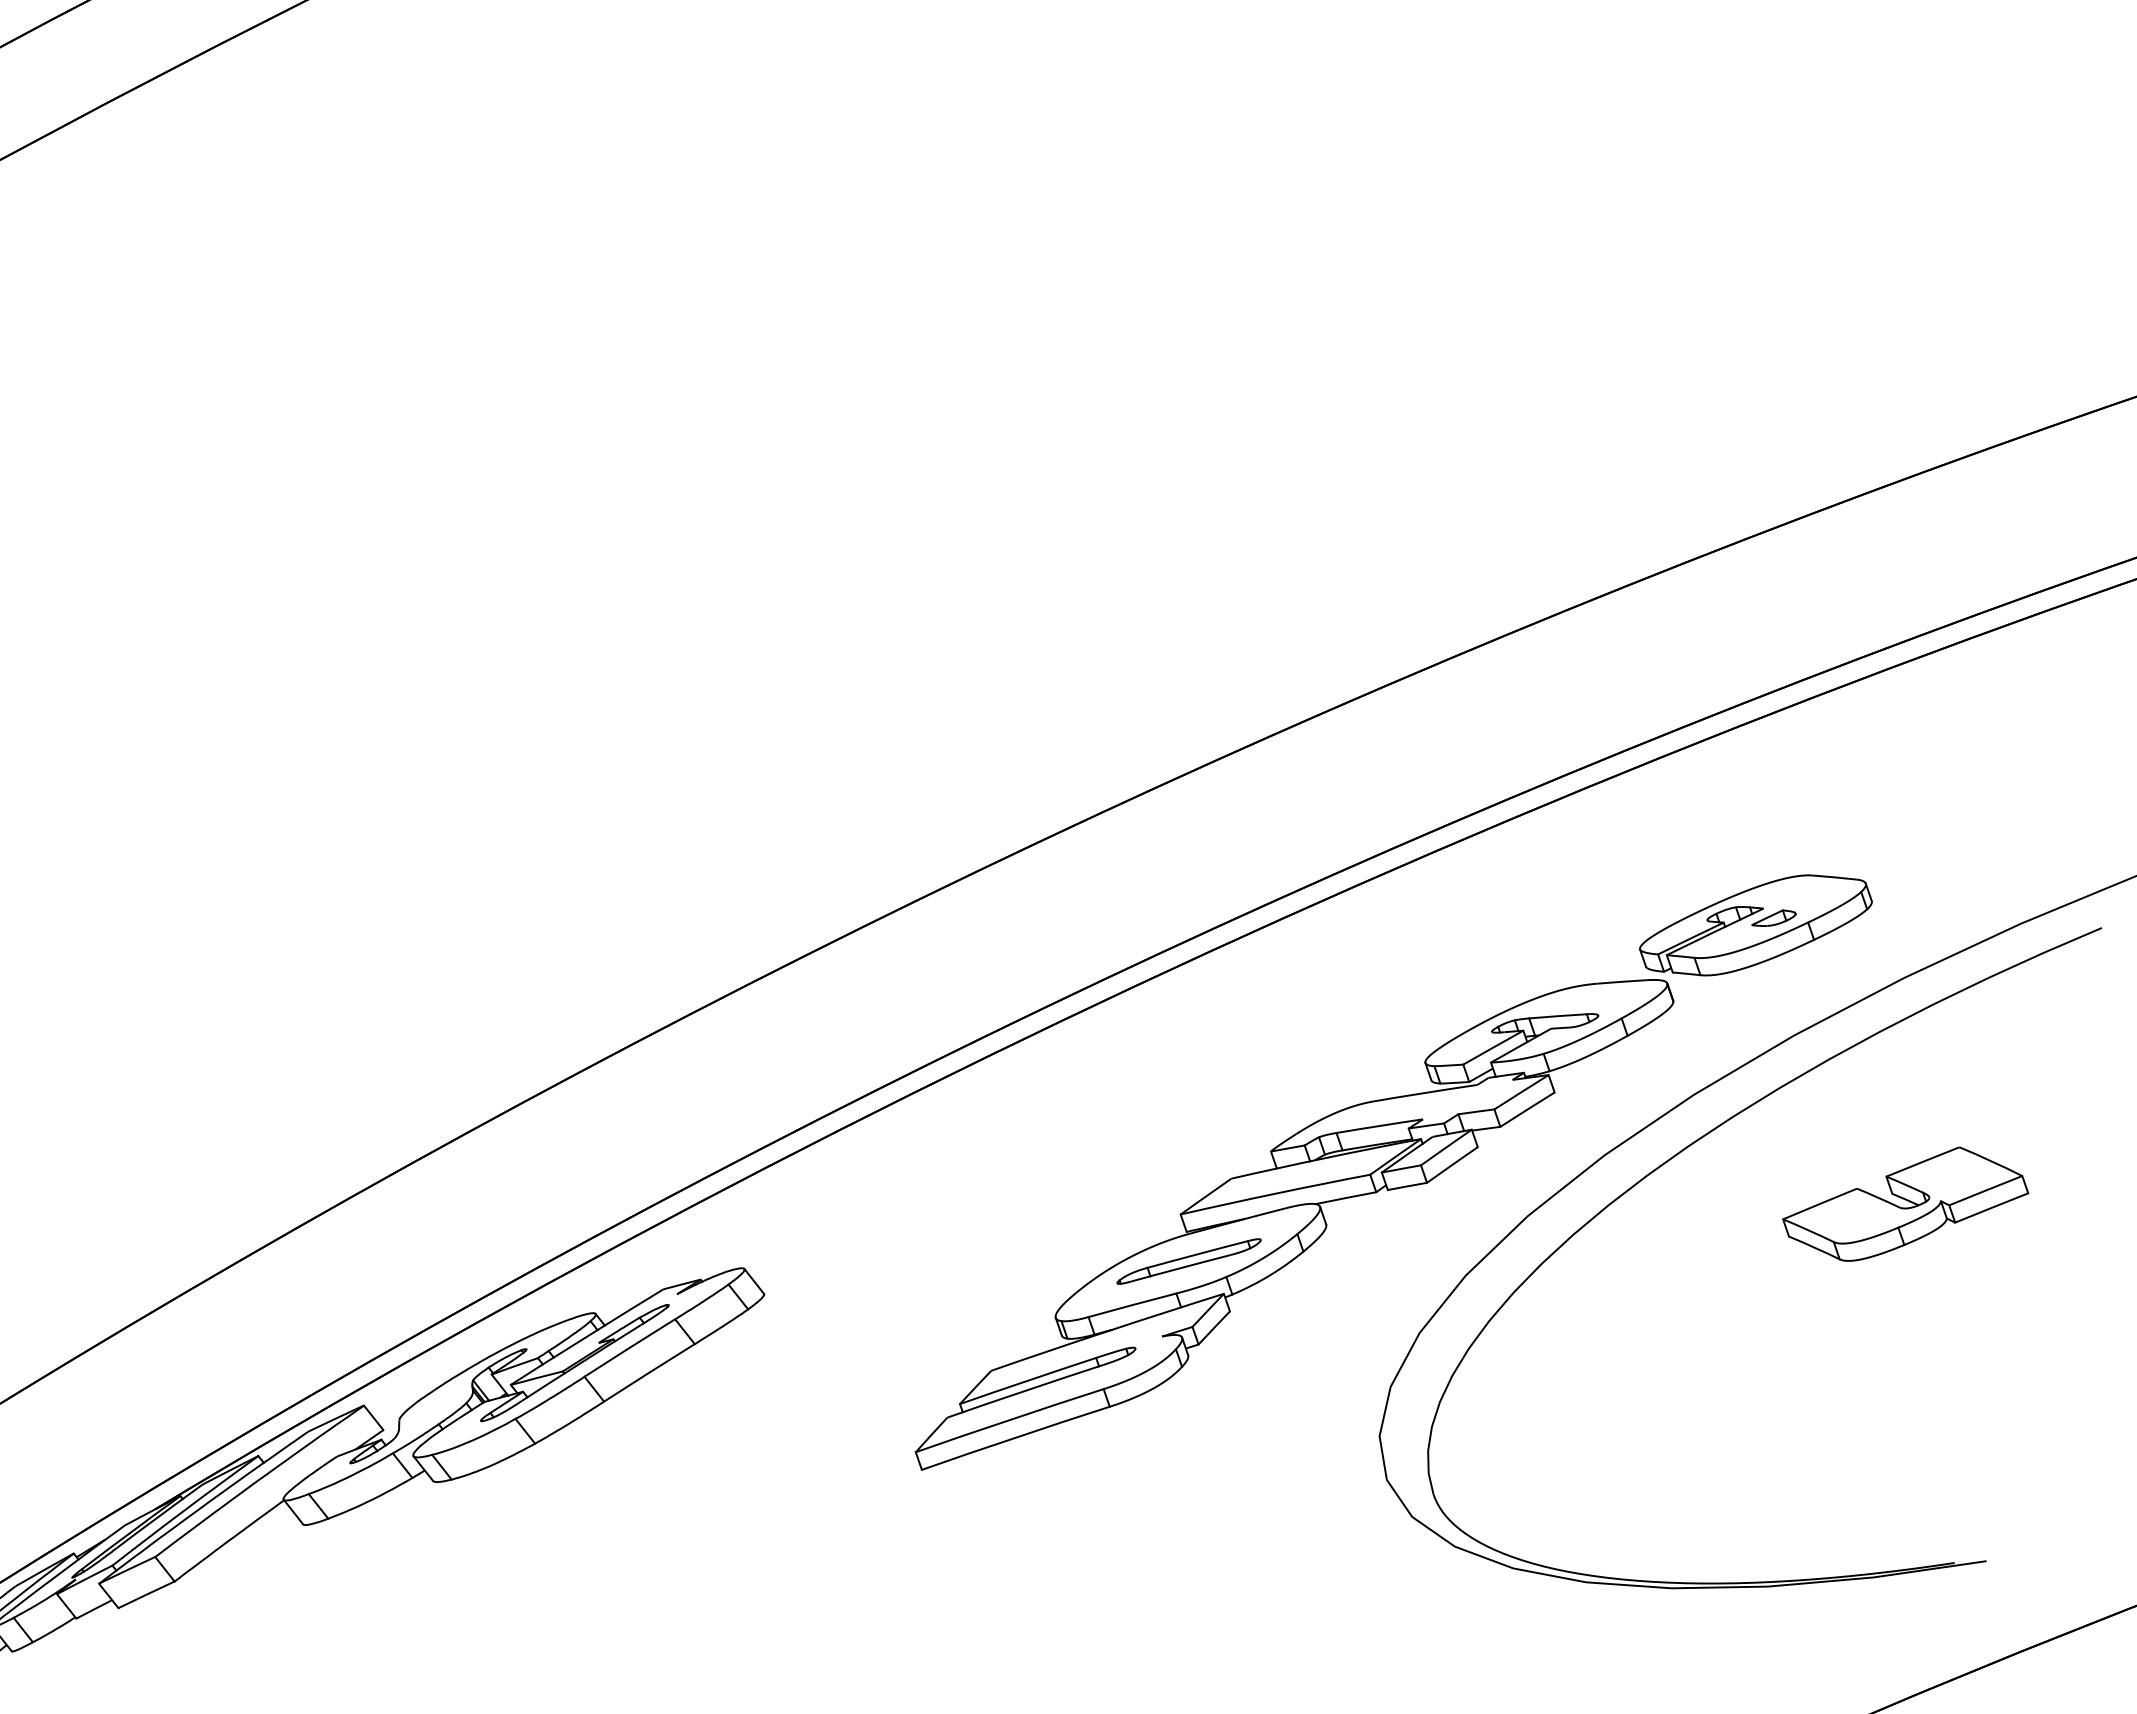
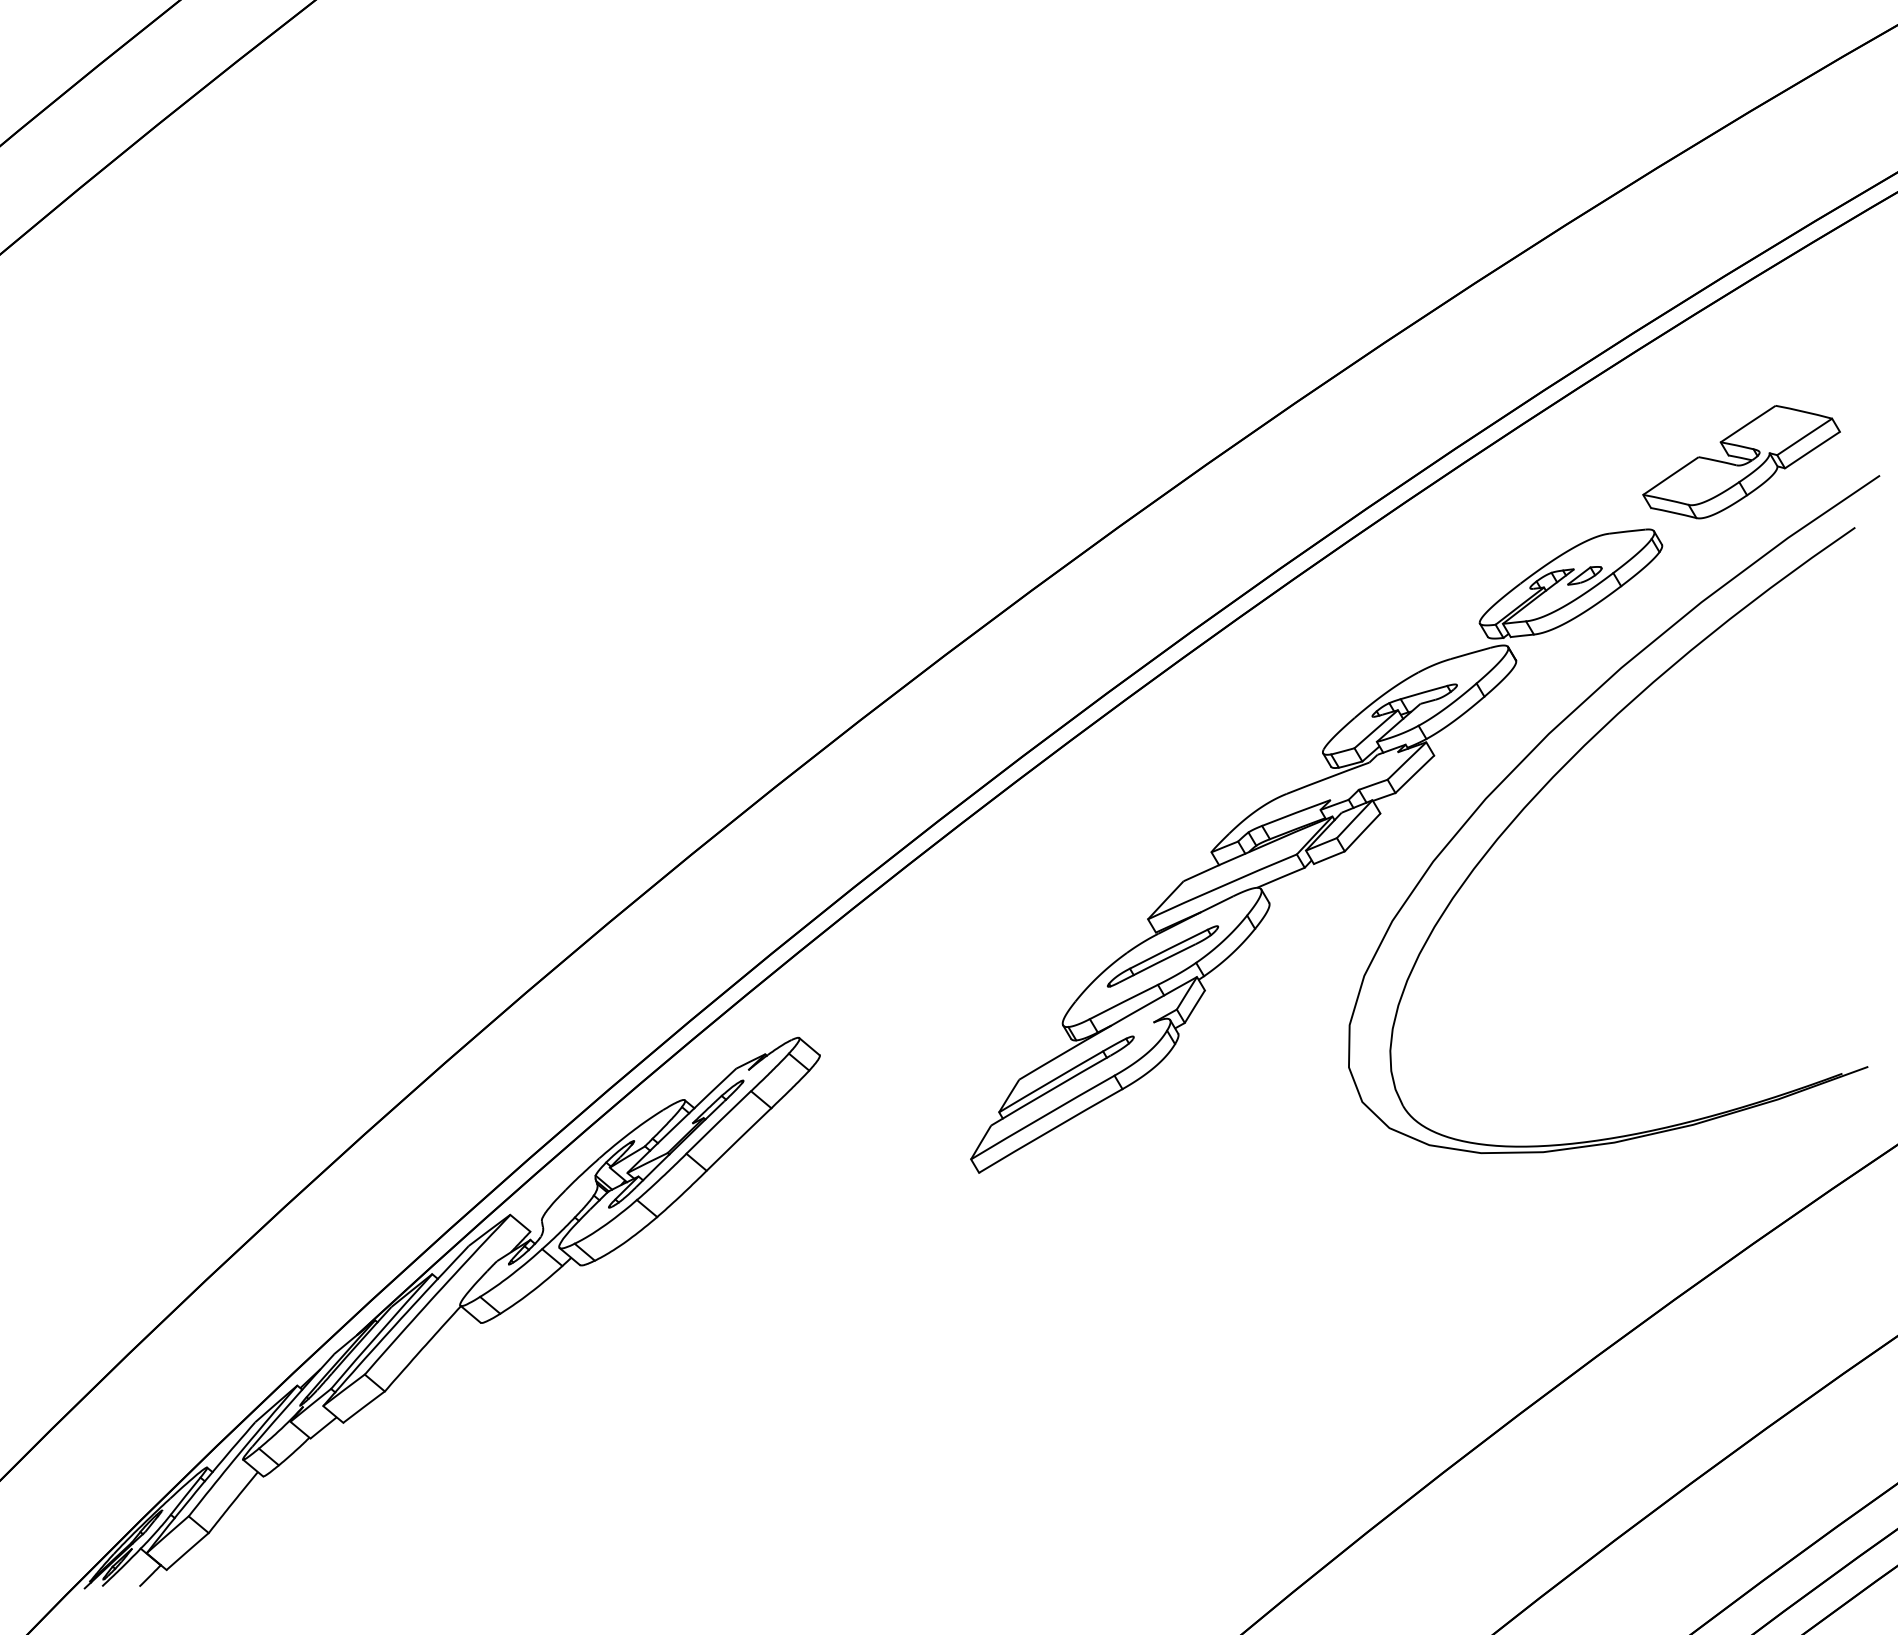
part: (1905, 1205) -> (1741, 462), moved

